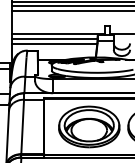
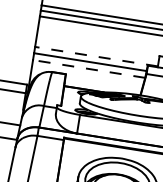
line: (58, 33) -> (96, 56), solid -> dashed
line: (54, 43) -> (89, 68), solid -> dashed

